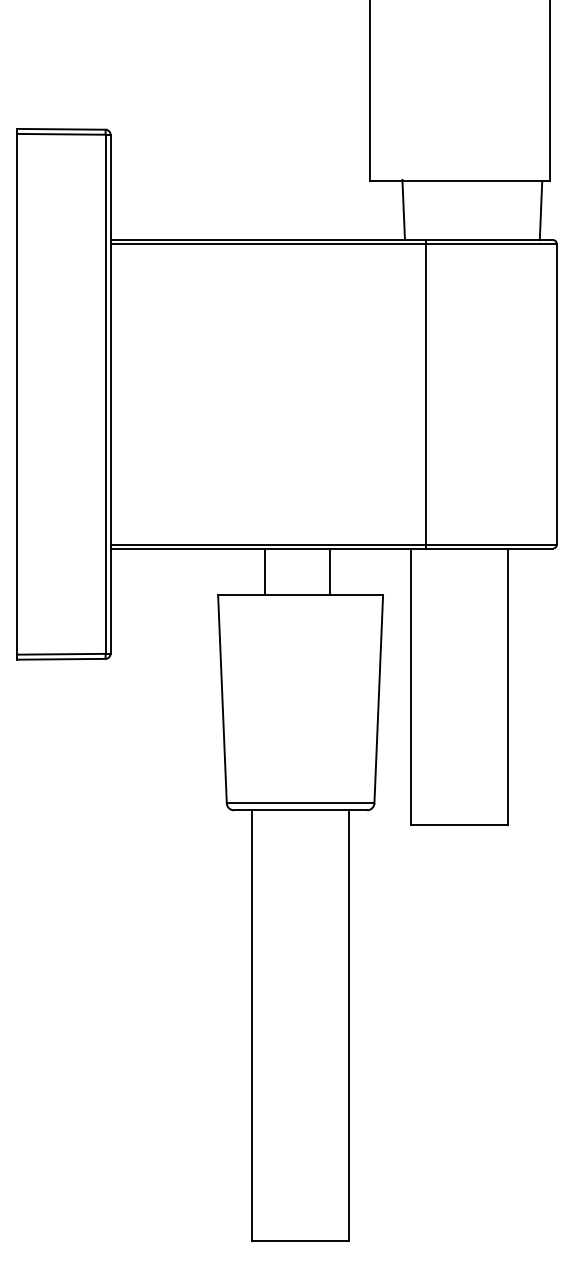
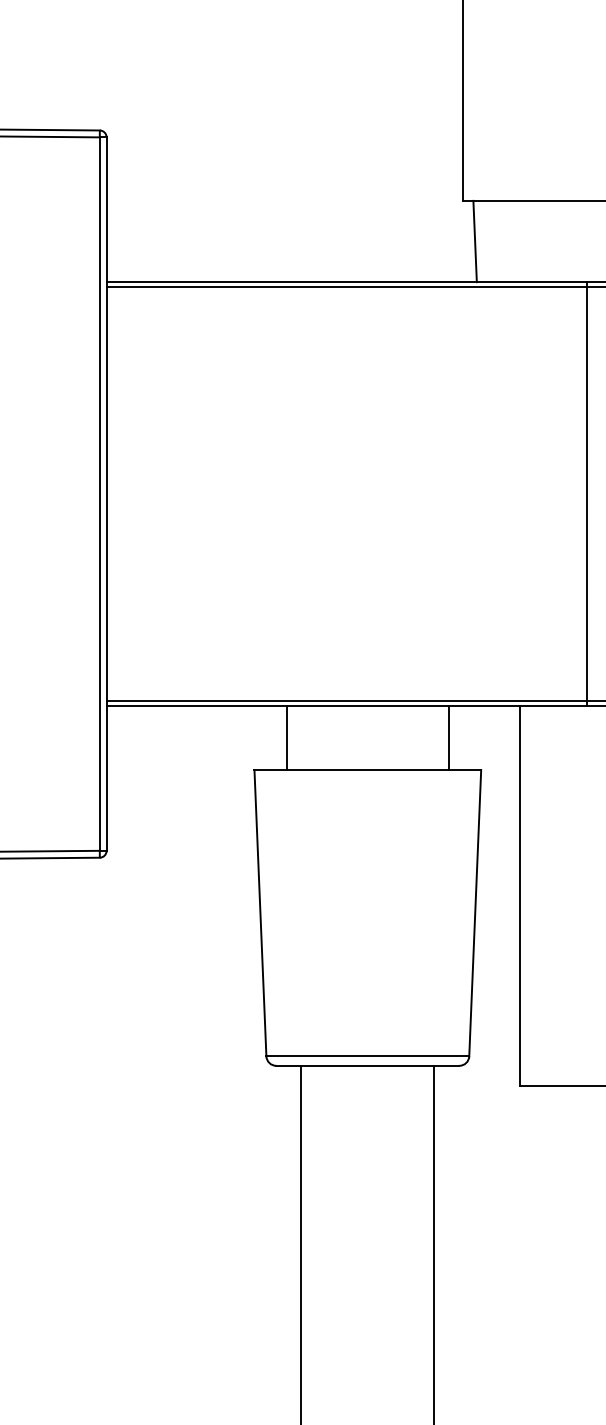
line: (403, 209) -> (474, 241), moved
line: (425, 394) -> (586, 494), moved
line: (265, 571) -> (286, 737), moved
line: (329, 571) -> (448, 737), moved

